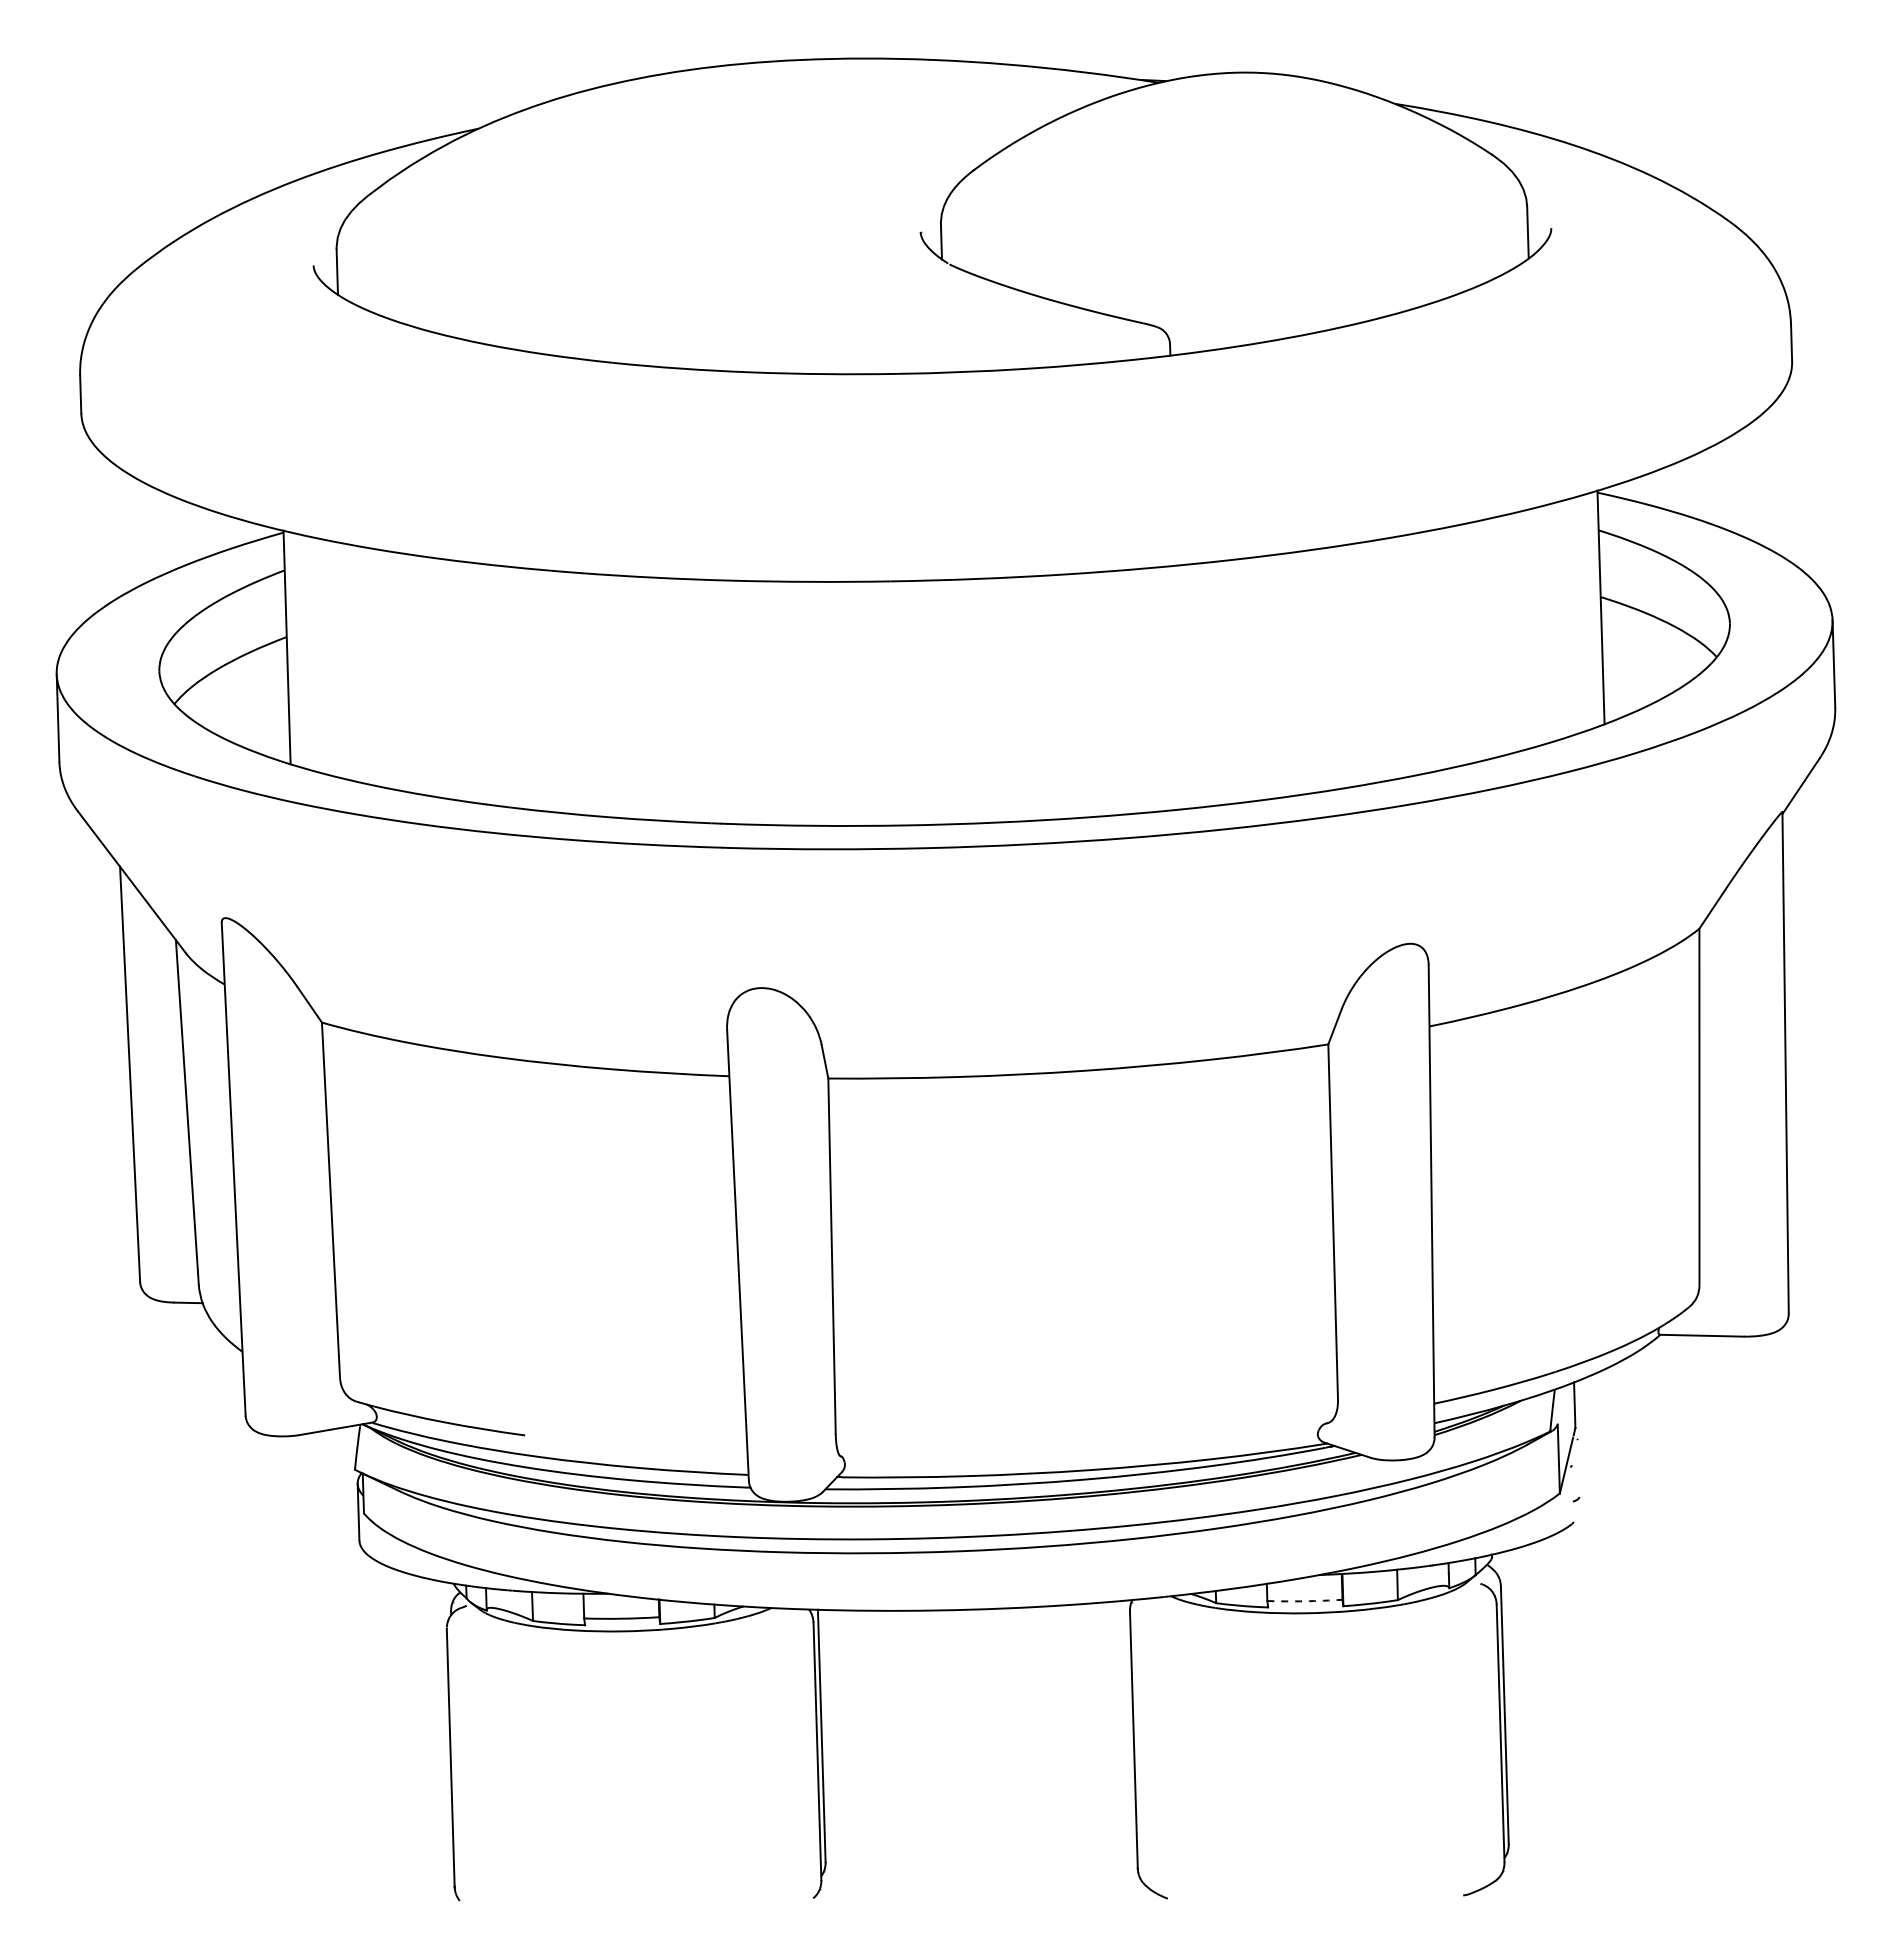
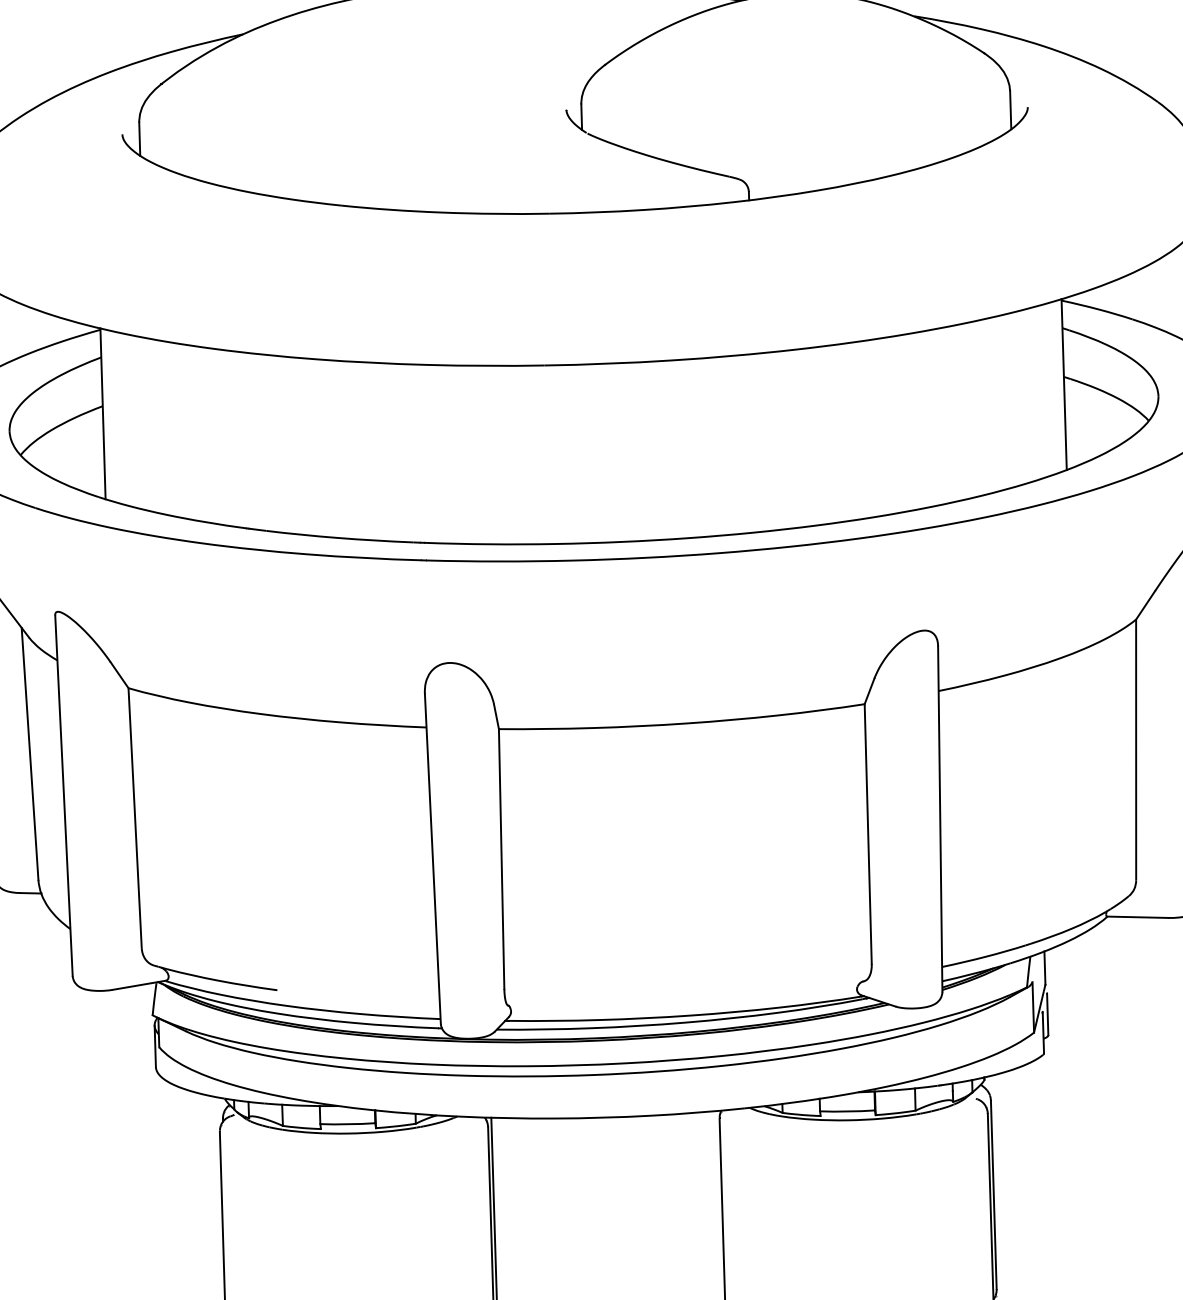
line: (1578, 1468) -> (1047, 1014), added
line: (1572, 1493) -> (1043, 1032), added
arc: (1304, 1601) -> (847, 1111), dashed -> solid

